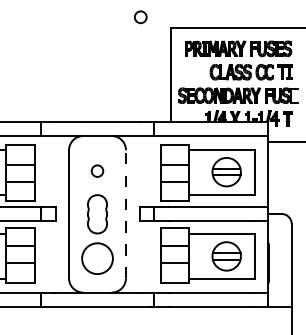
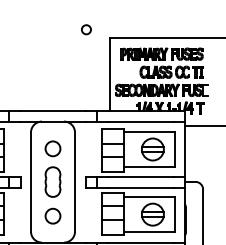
circle: (97, 170) -> (52, 148), size x1.67
line: (125, 213) -> (74, 181), dashed -> solid
circle: (97, 257) -> (52, 215), size x0.62

